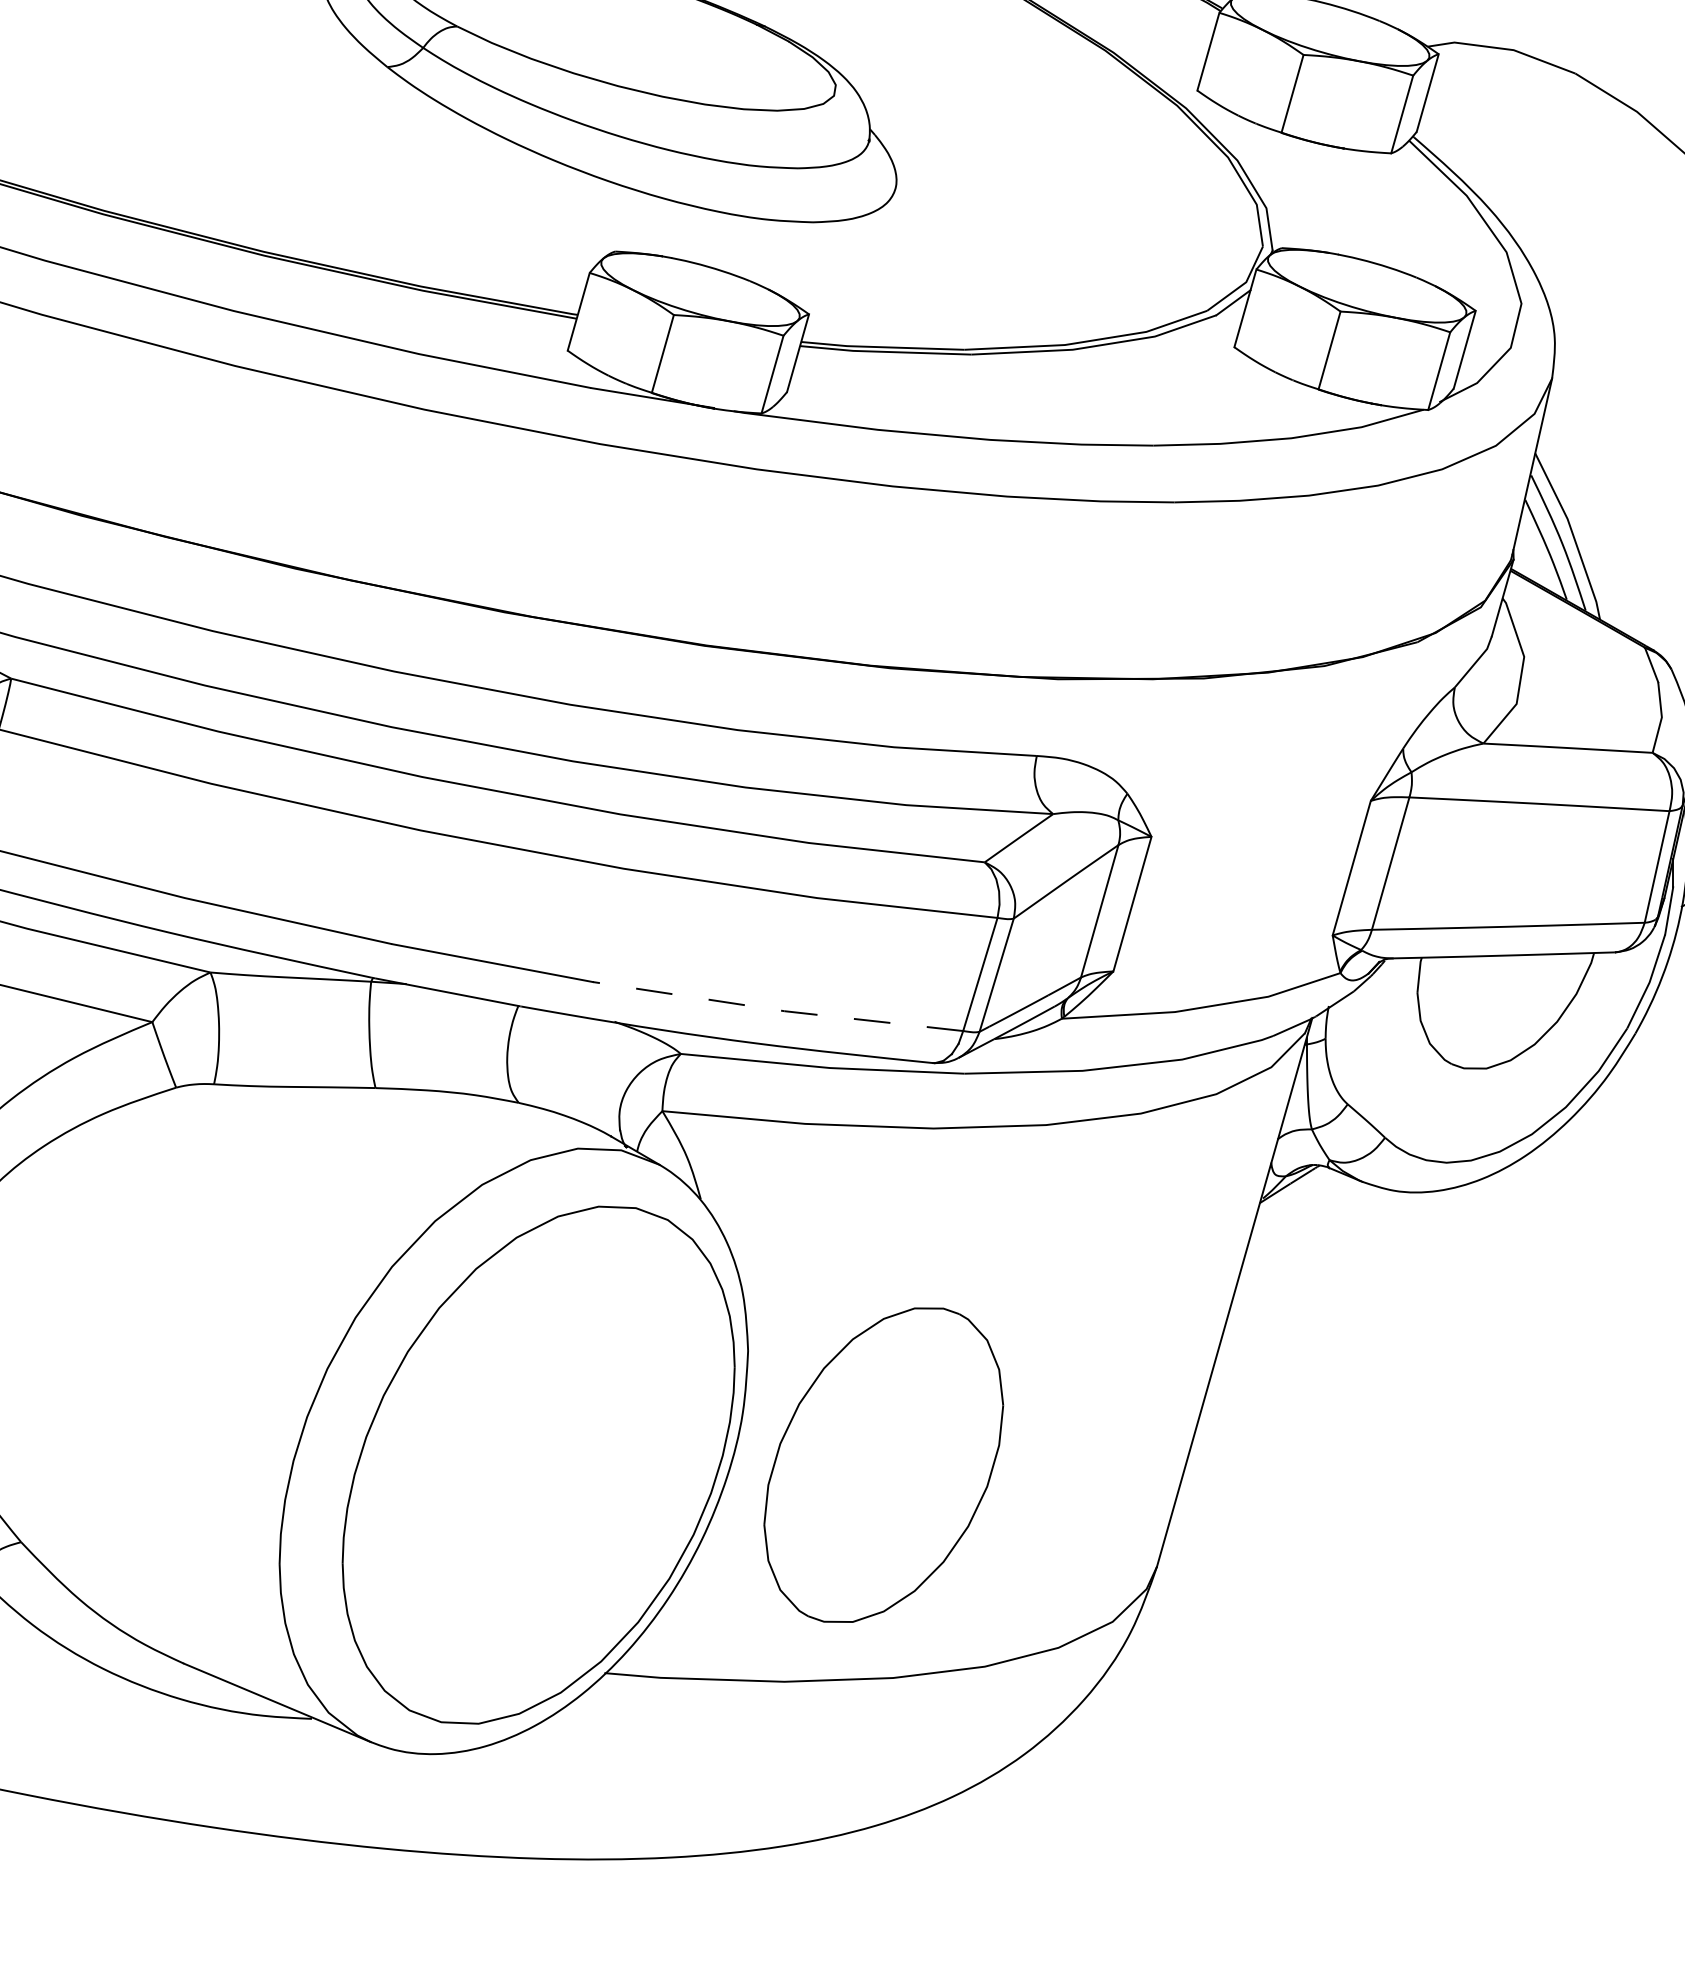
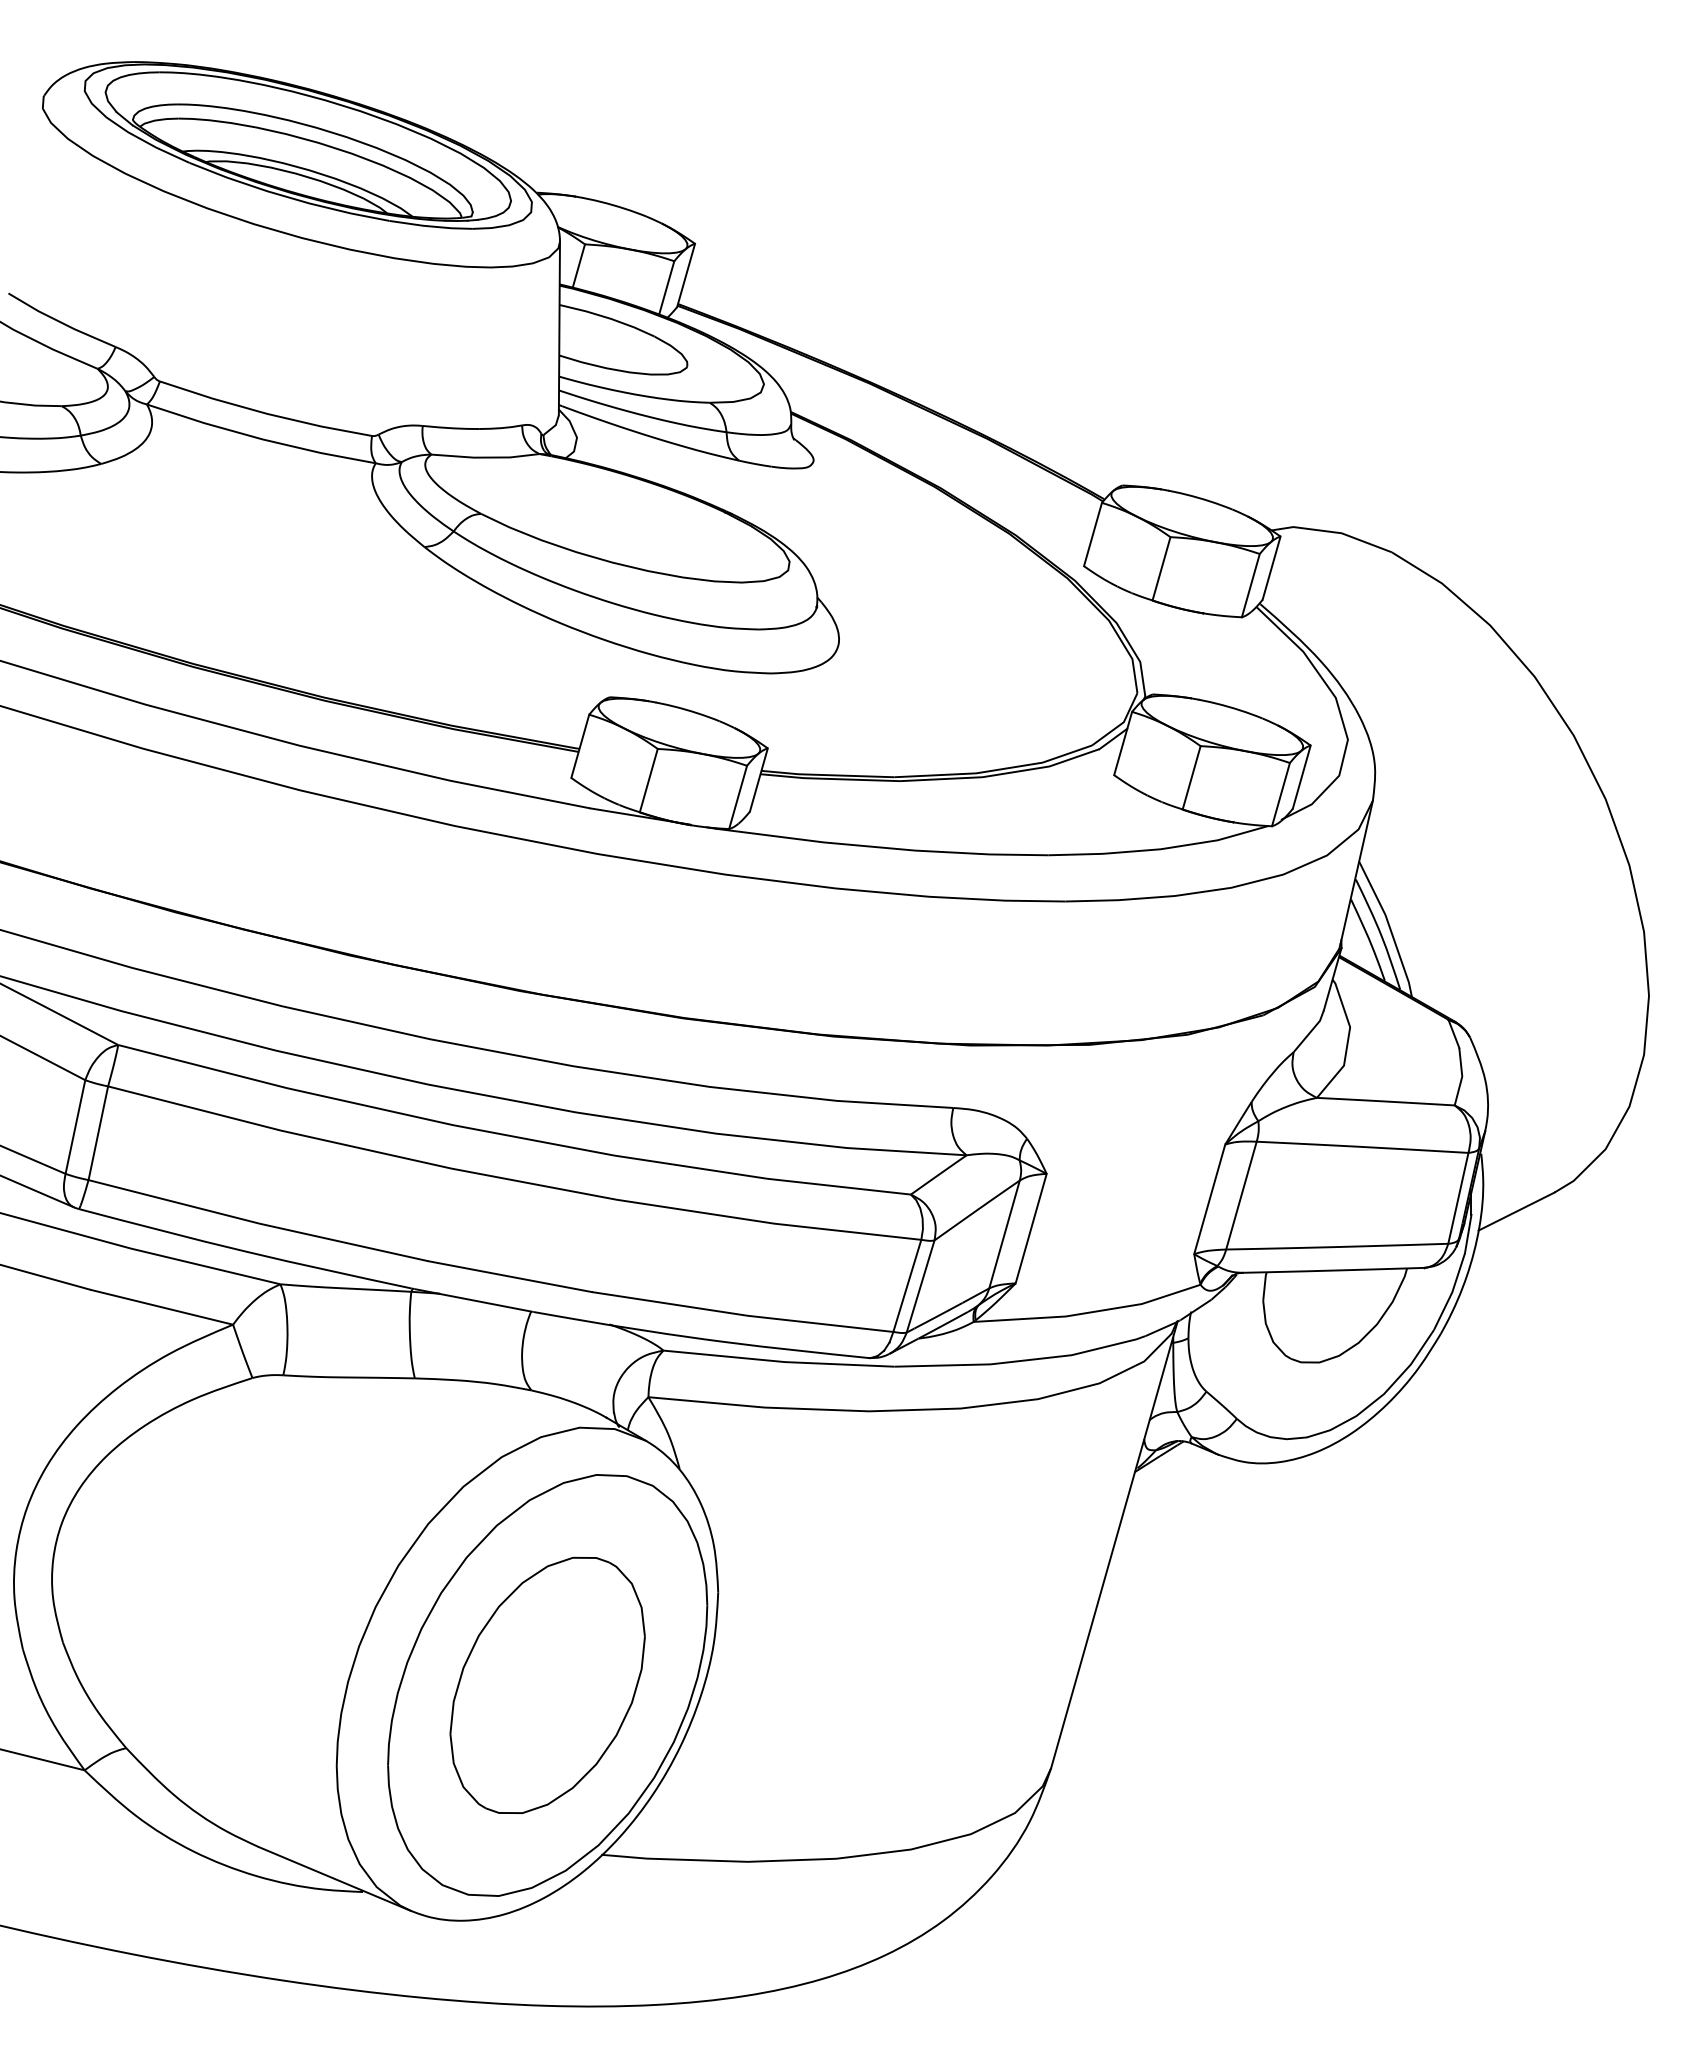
line: (777, 1010) -> (742, 1315), dashed -> solid
part: (883, 1464) -> (547, 1684), moved

